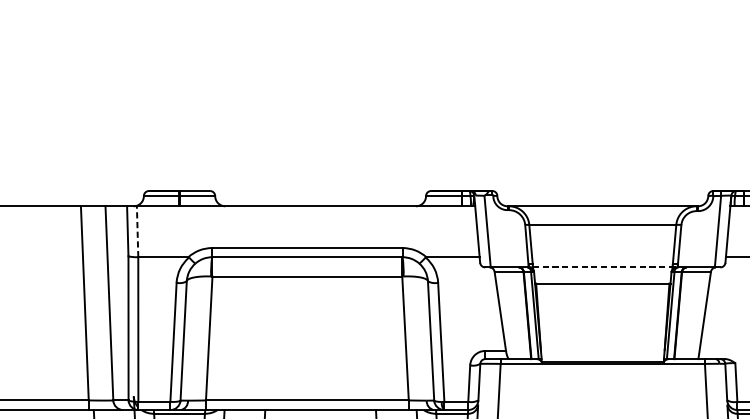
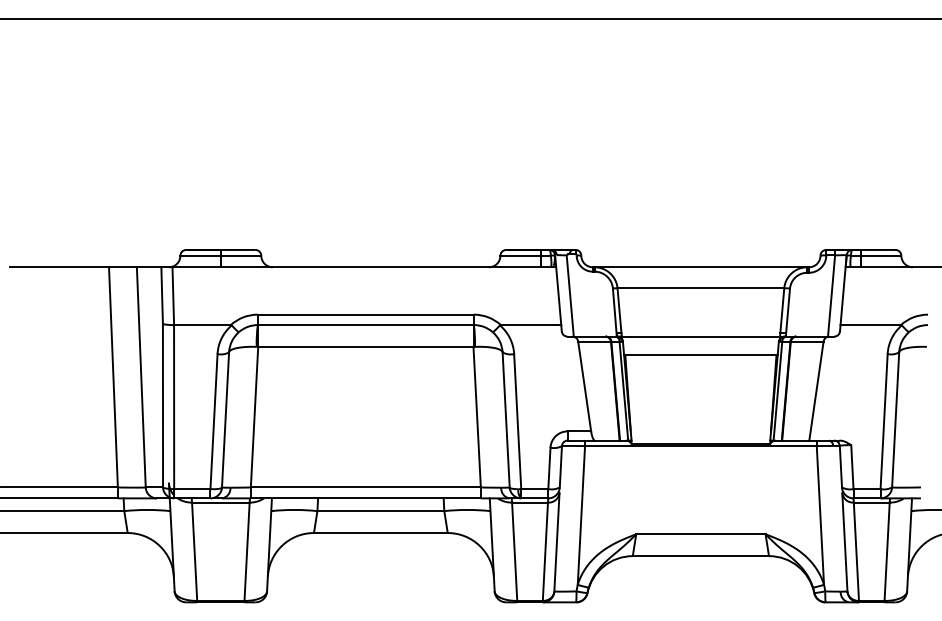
line: (137, 232) -> (173, 296), dashed -> solid
line: (603, 267) -> (701, 336), dashed -> solid

